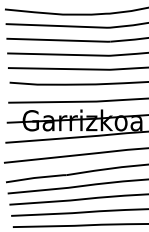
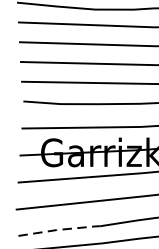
line: (37, 177) -> (61, 229), solid -> dashed

